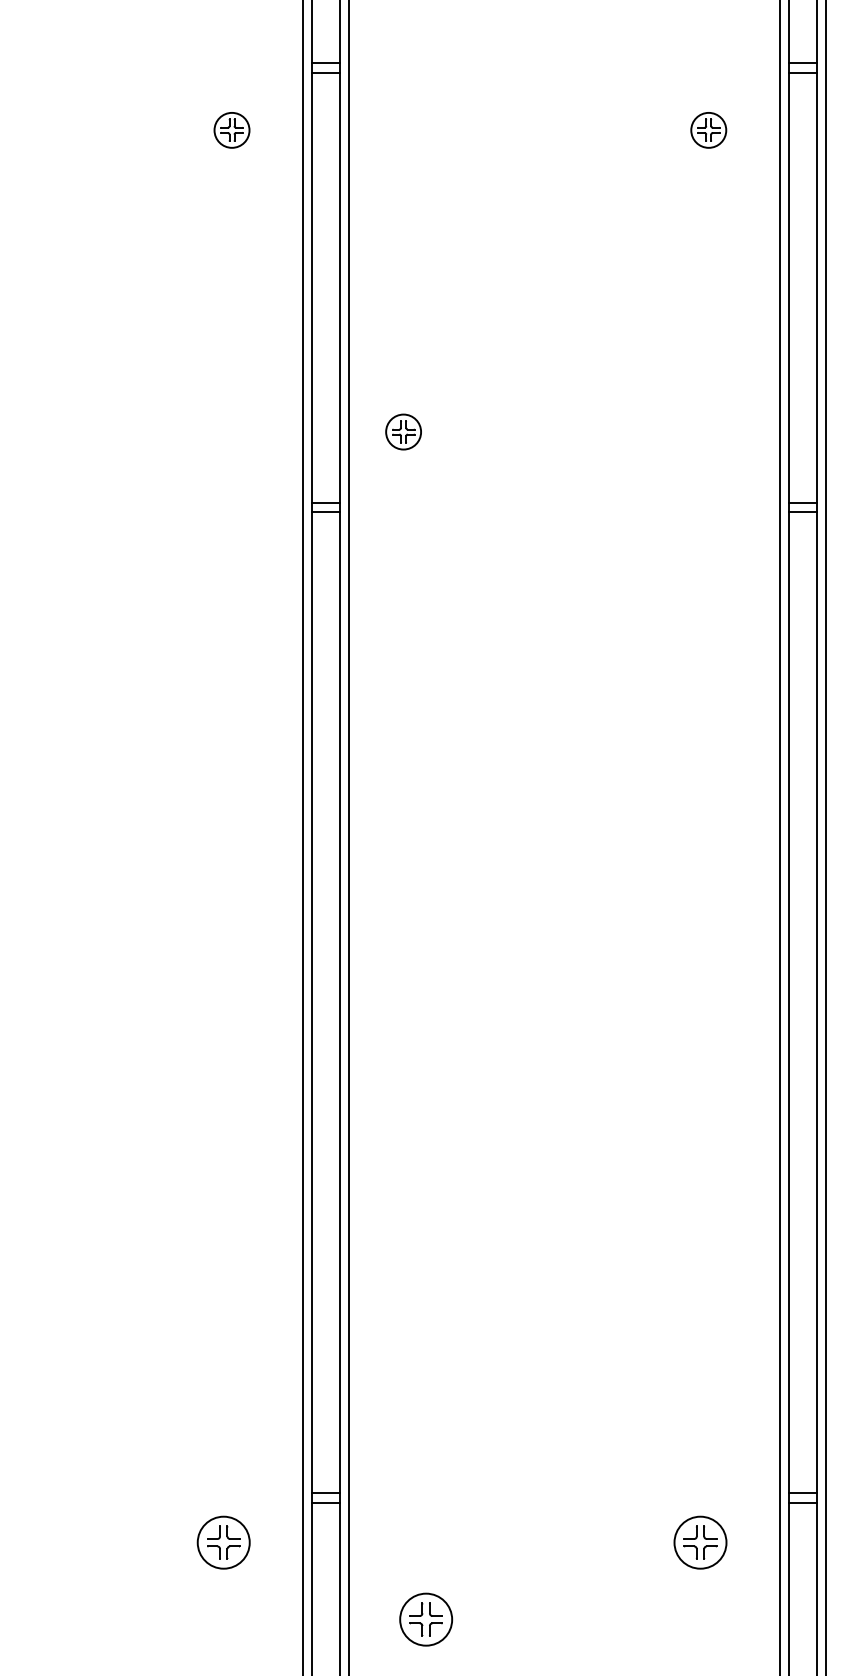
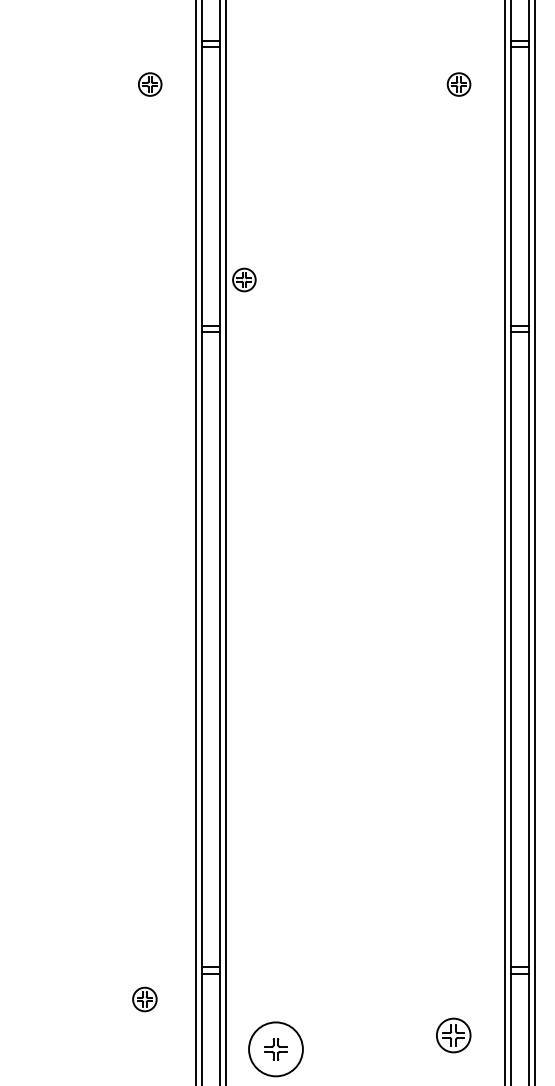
part: (403, 431) -> (244, 279), moved
part: (223, 1542) -> (144, 999), size x0.7
part: (700, 1542) -> (453, 1035), moved
circle: (425, 1619) -> (275, 1049), size x1.6

